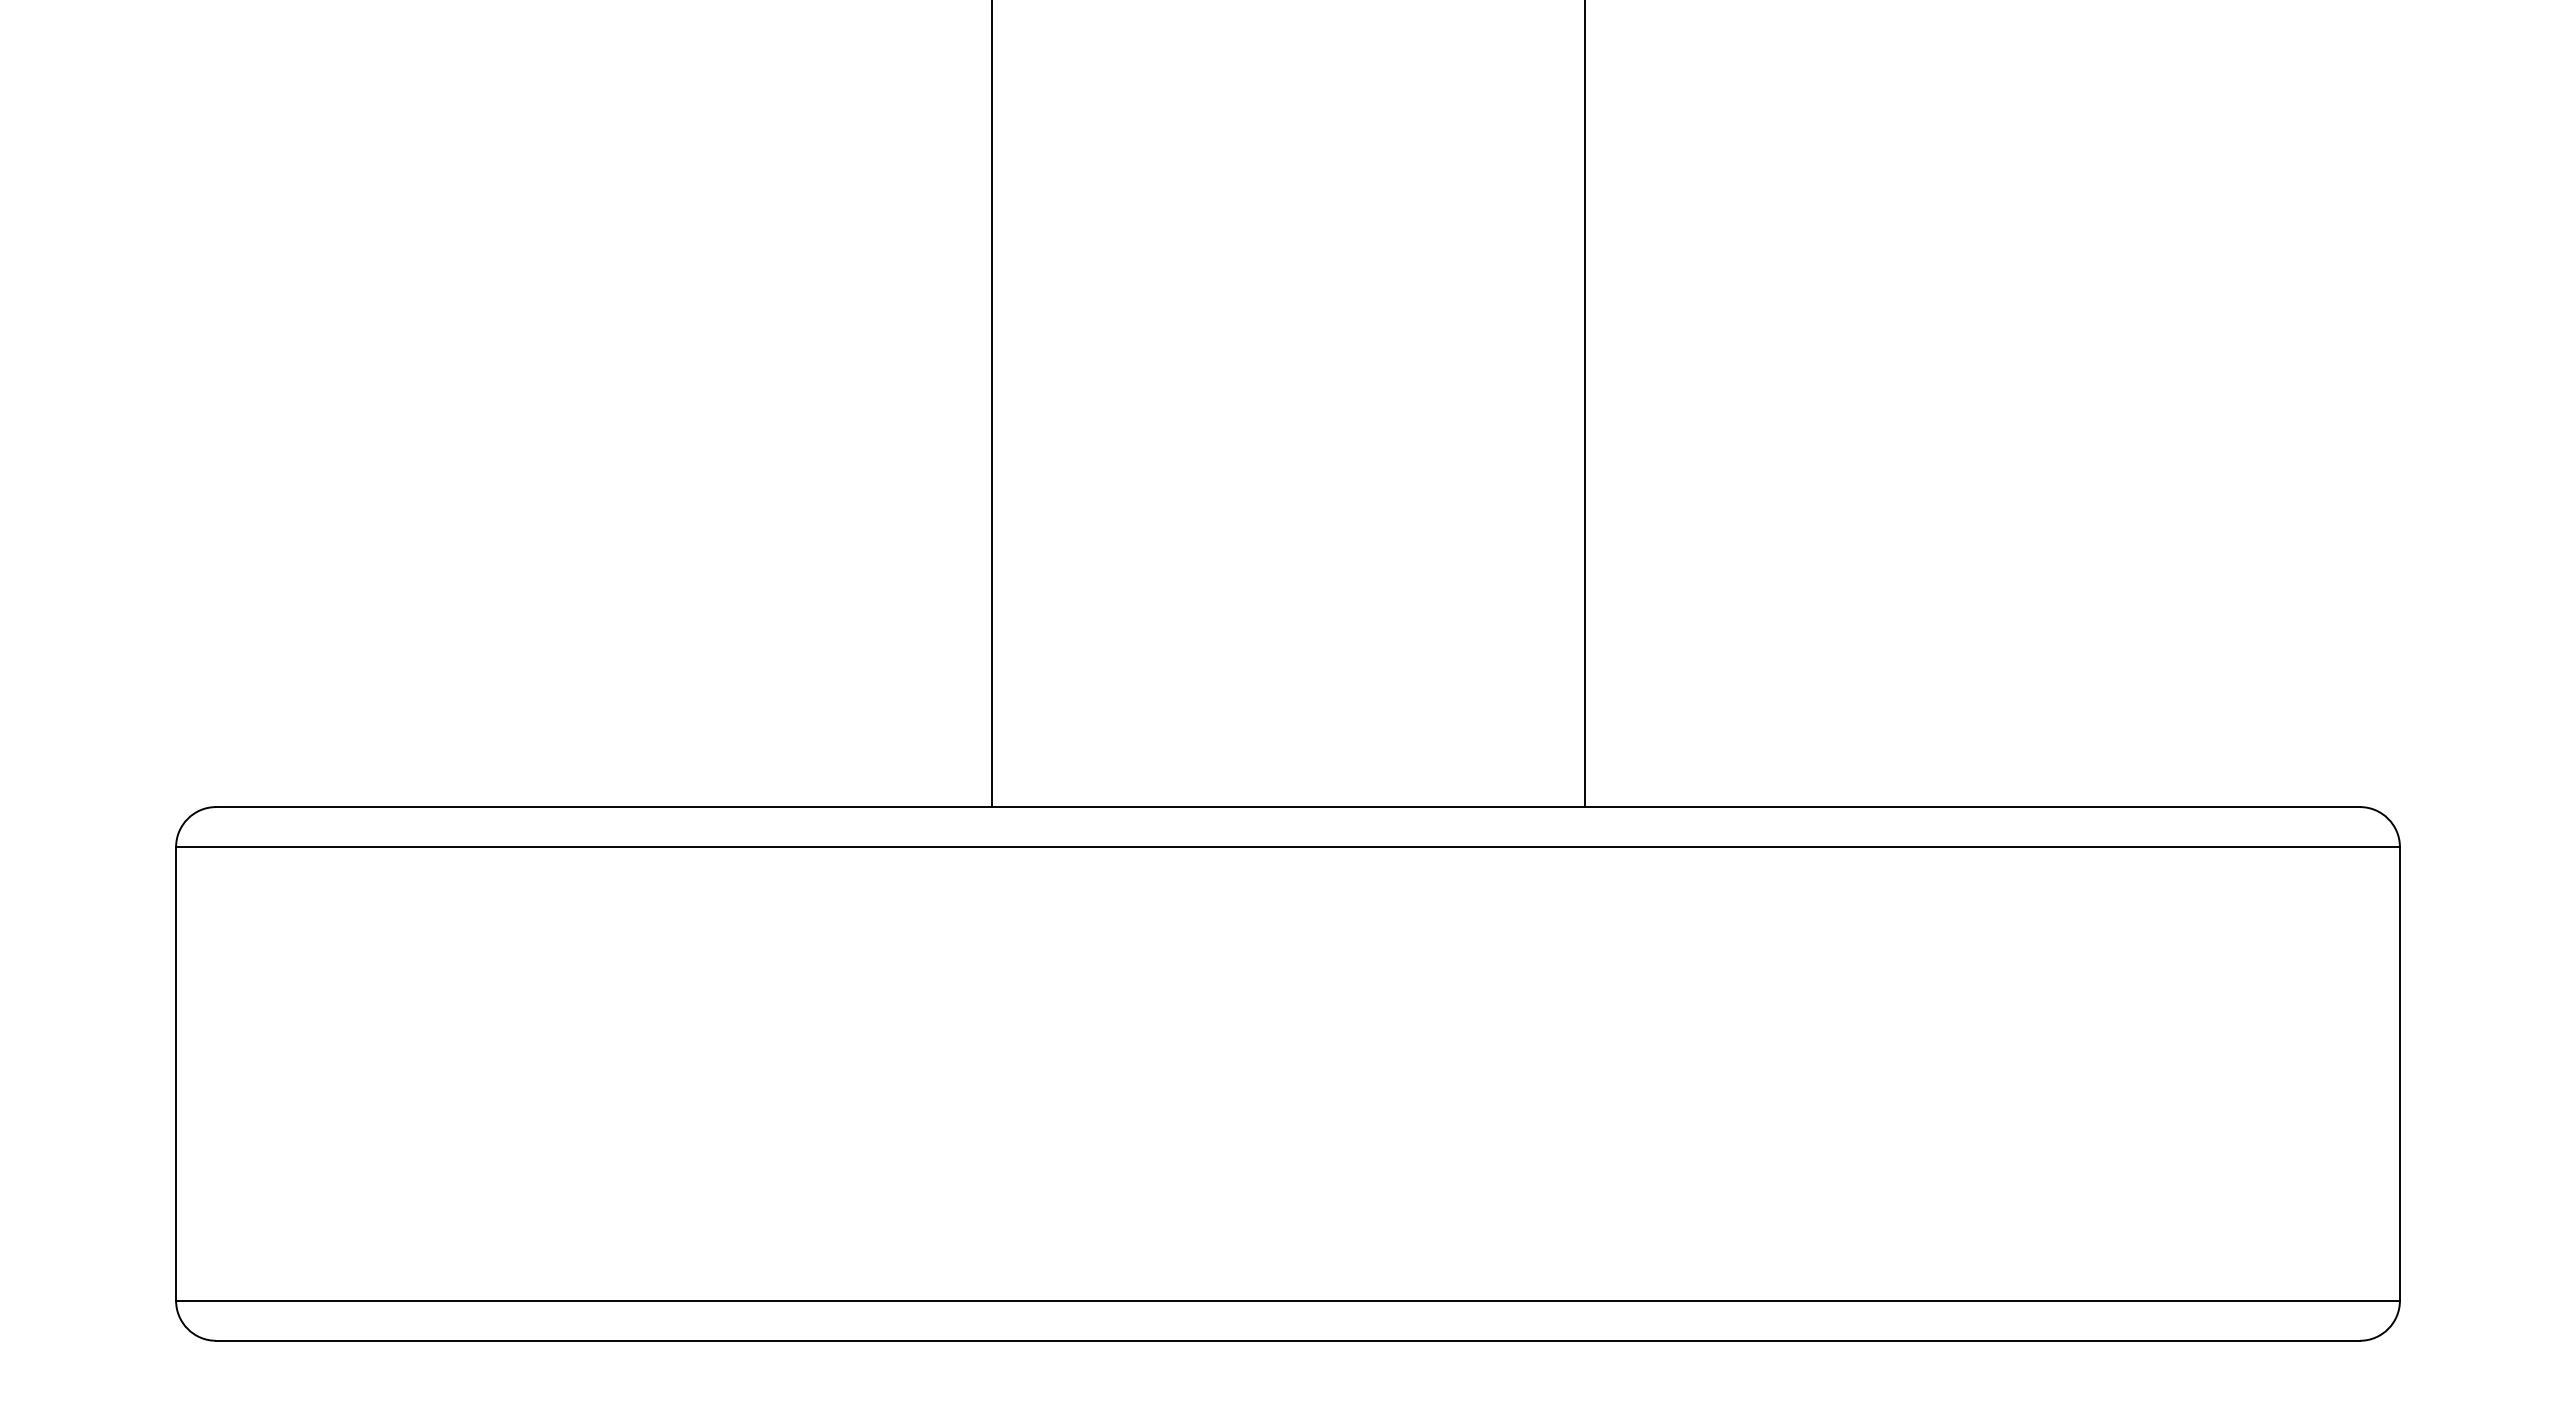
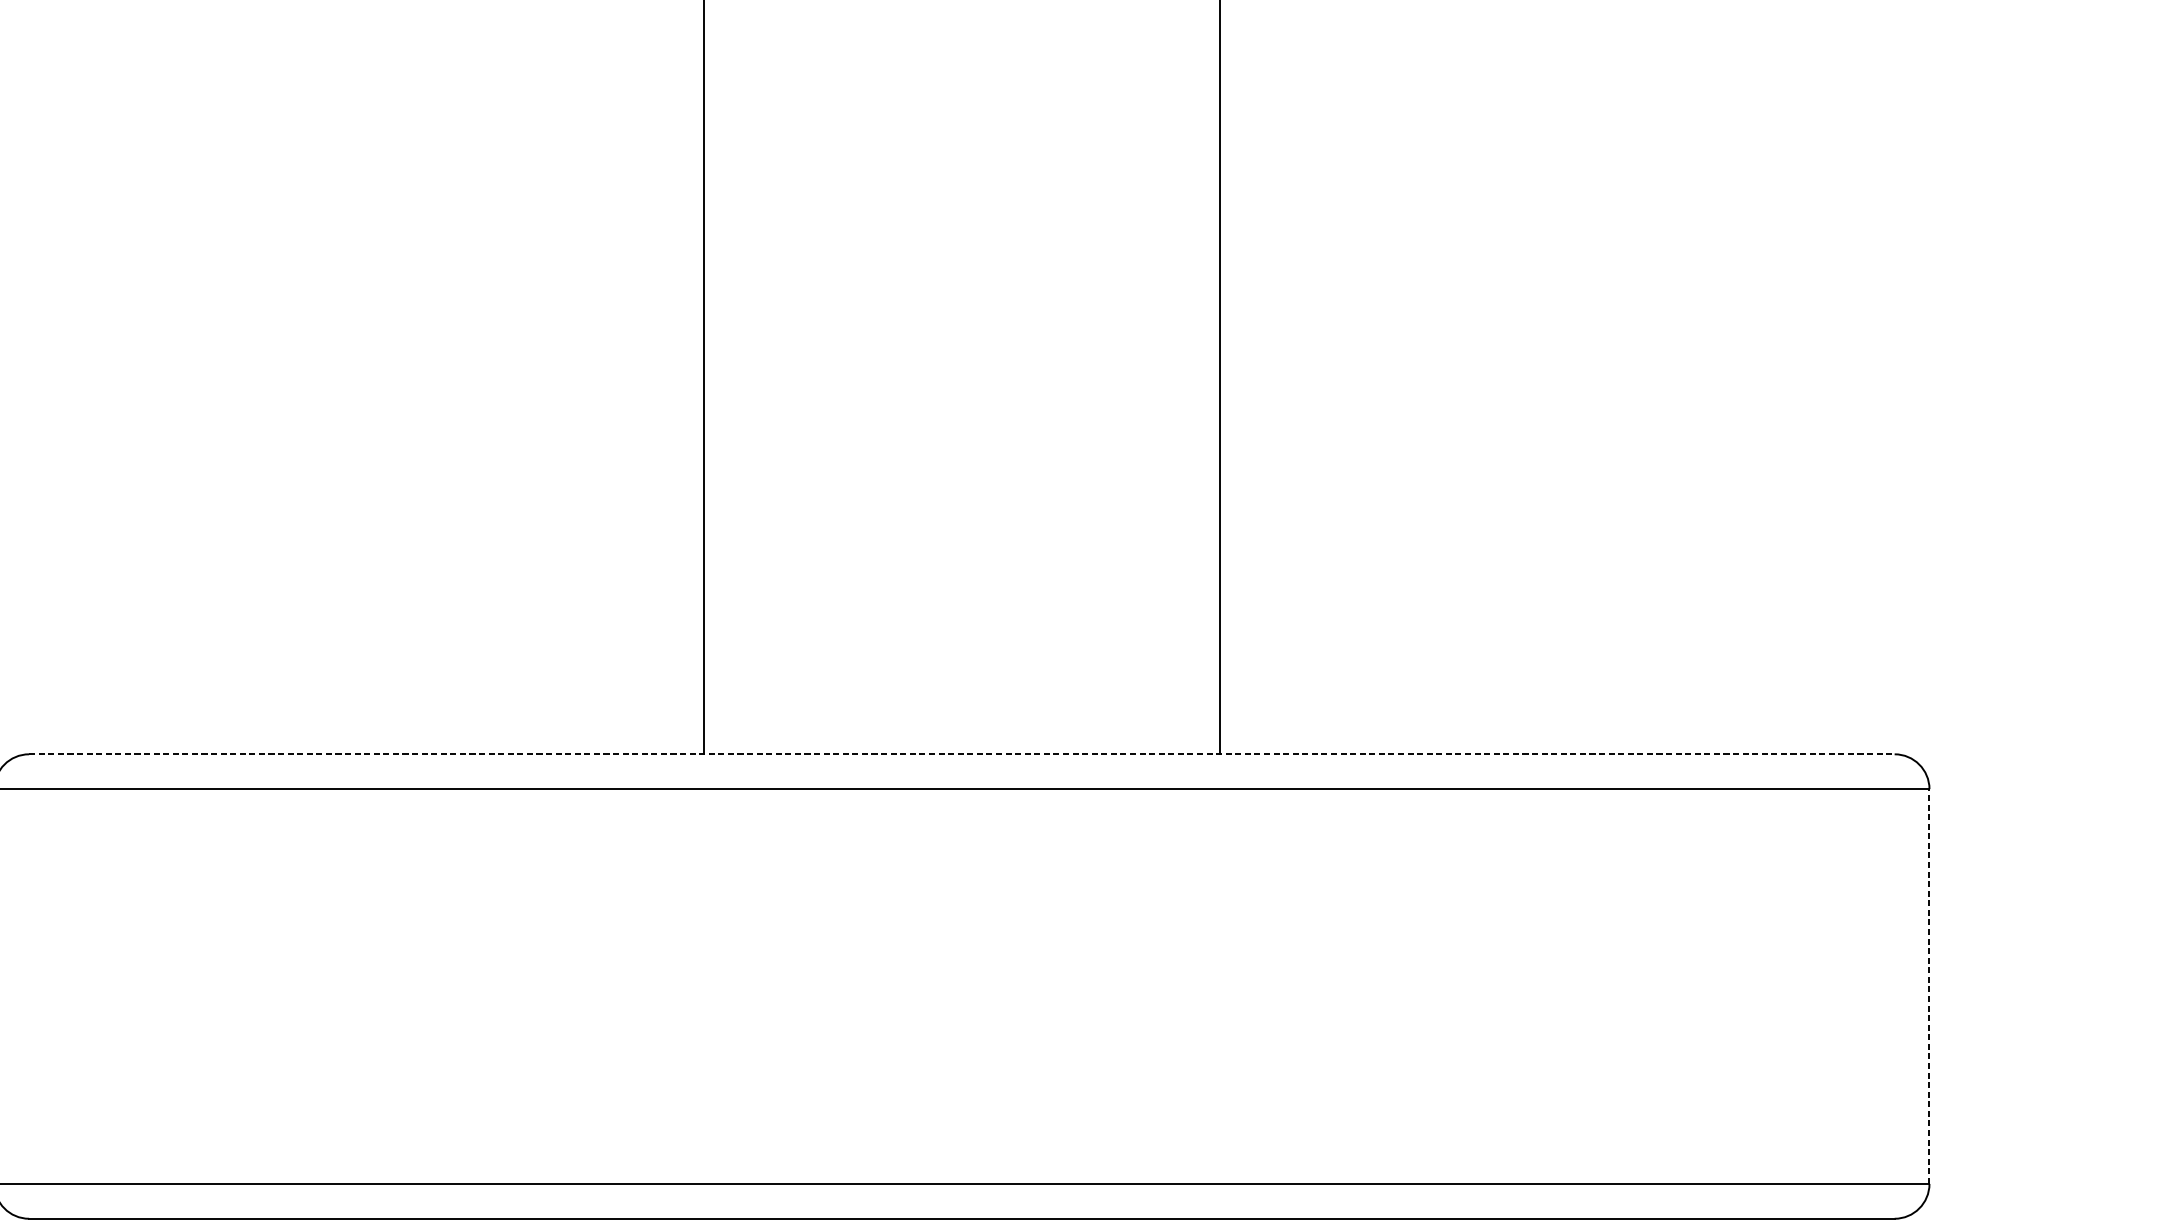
line: (1288, 807) -> (962, 754), solid -> dashed
line: (2399, 1073) -> (1929, 986), solid -> dashed

